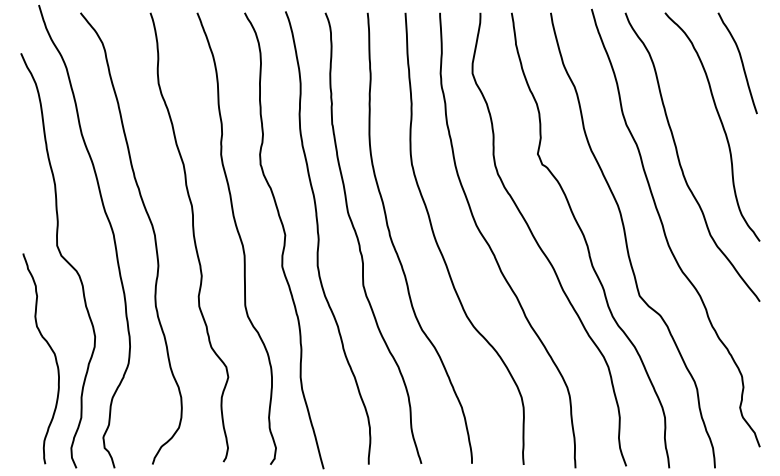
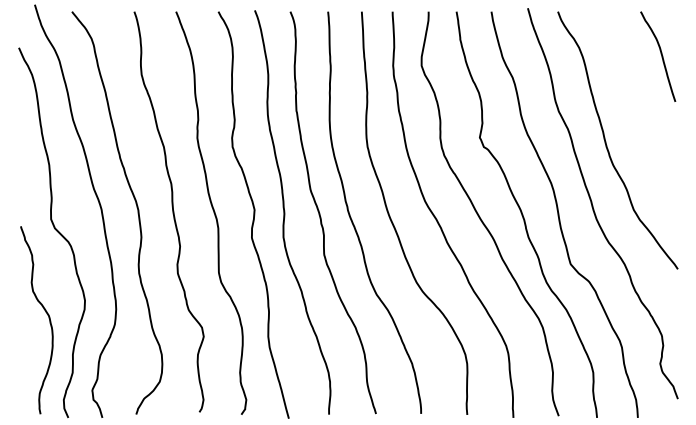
curve: (720, 122) -> (642, 109), removed

